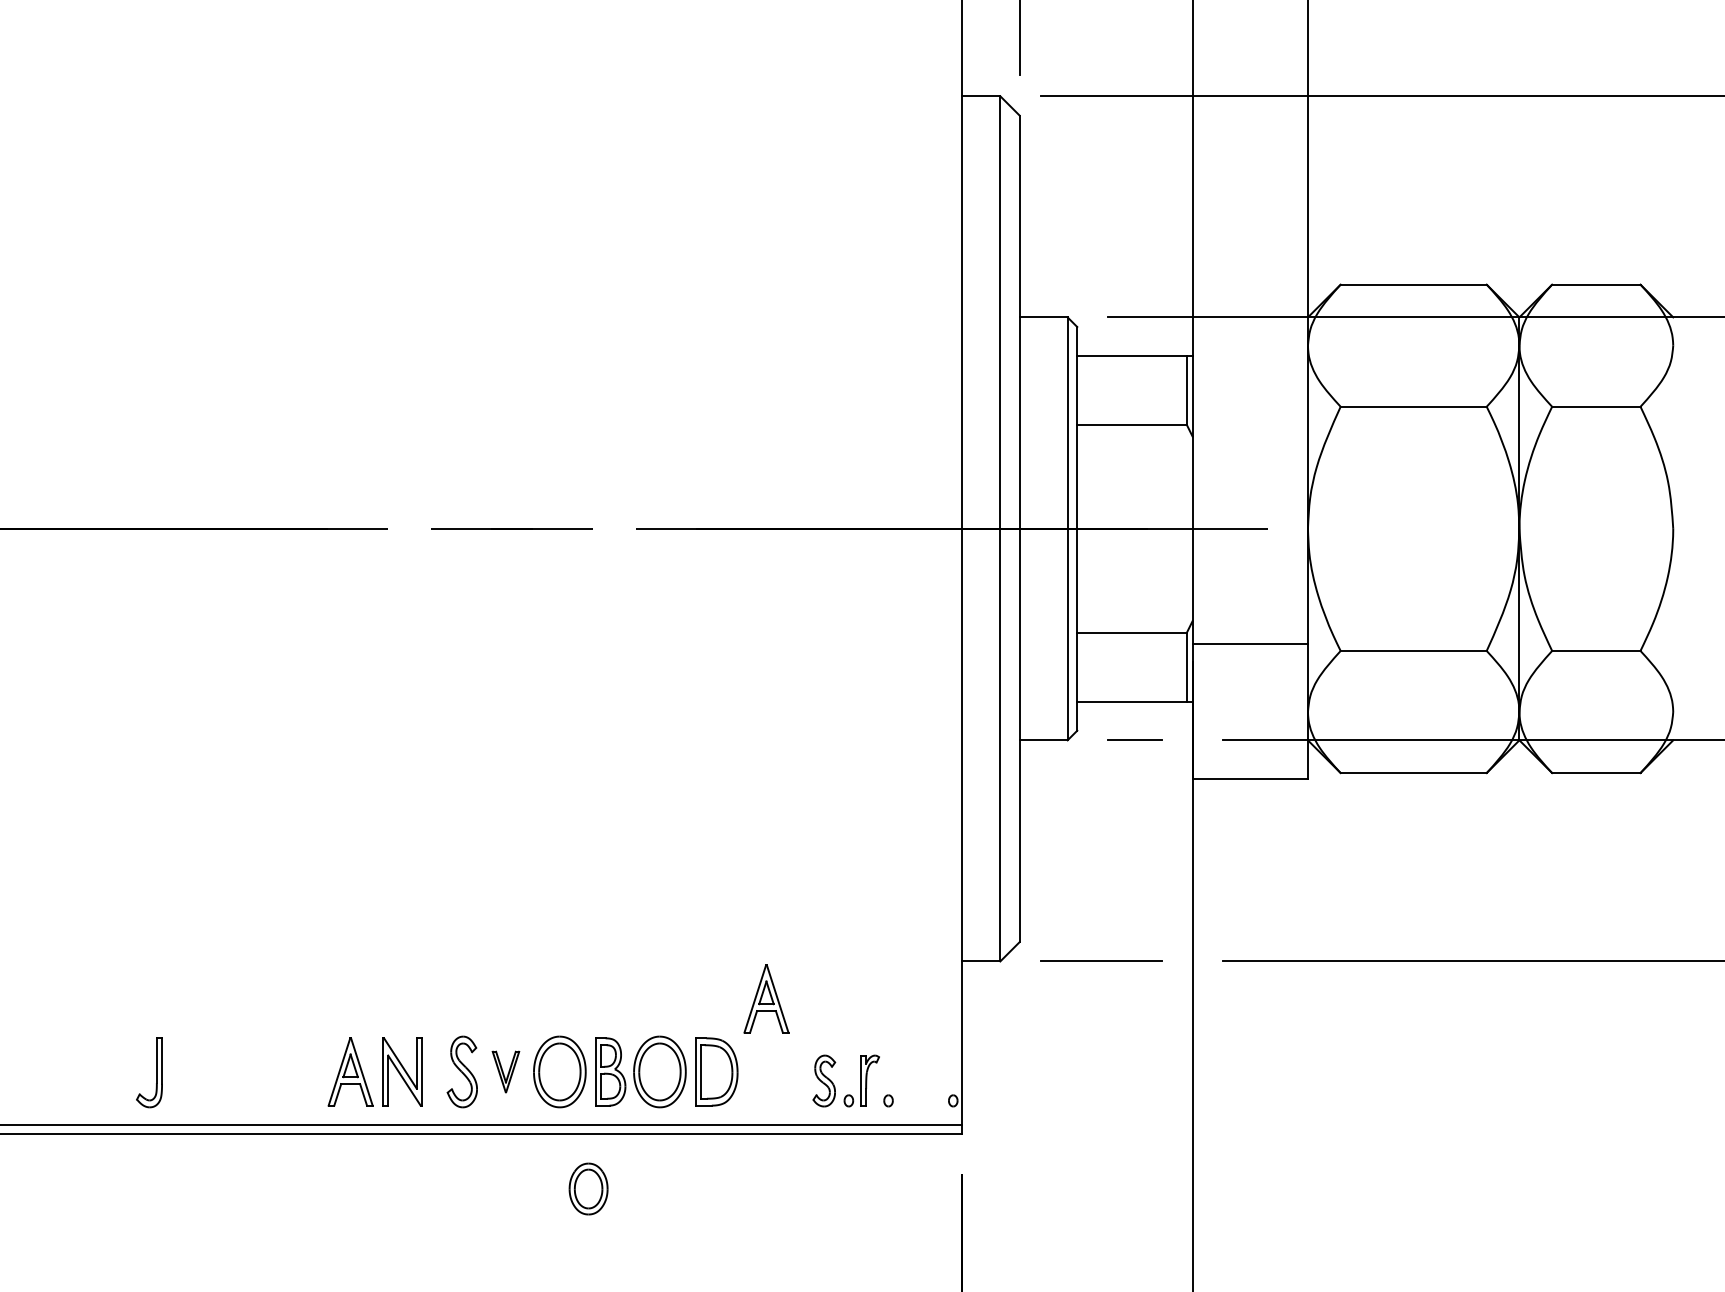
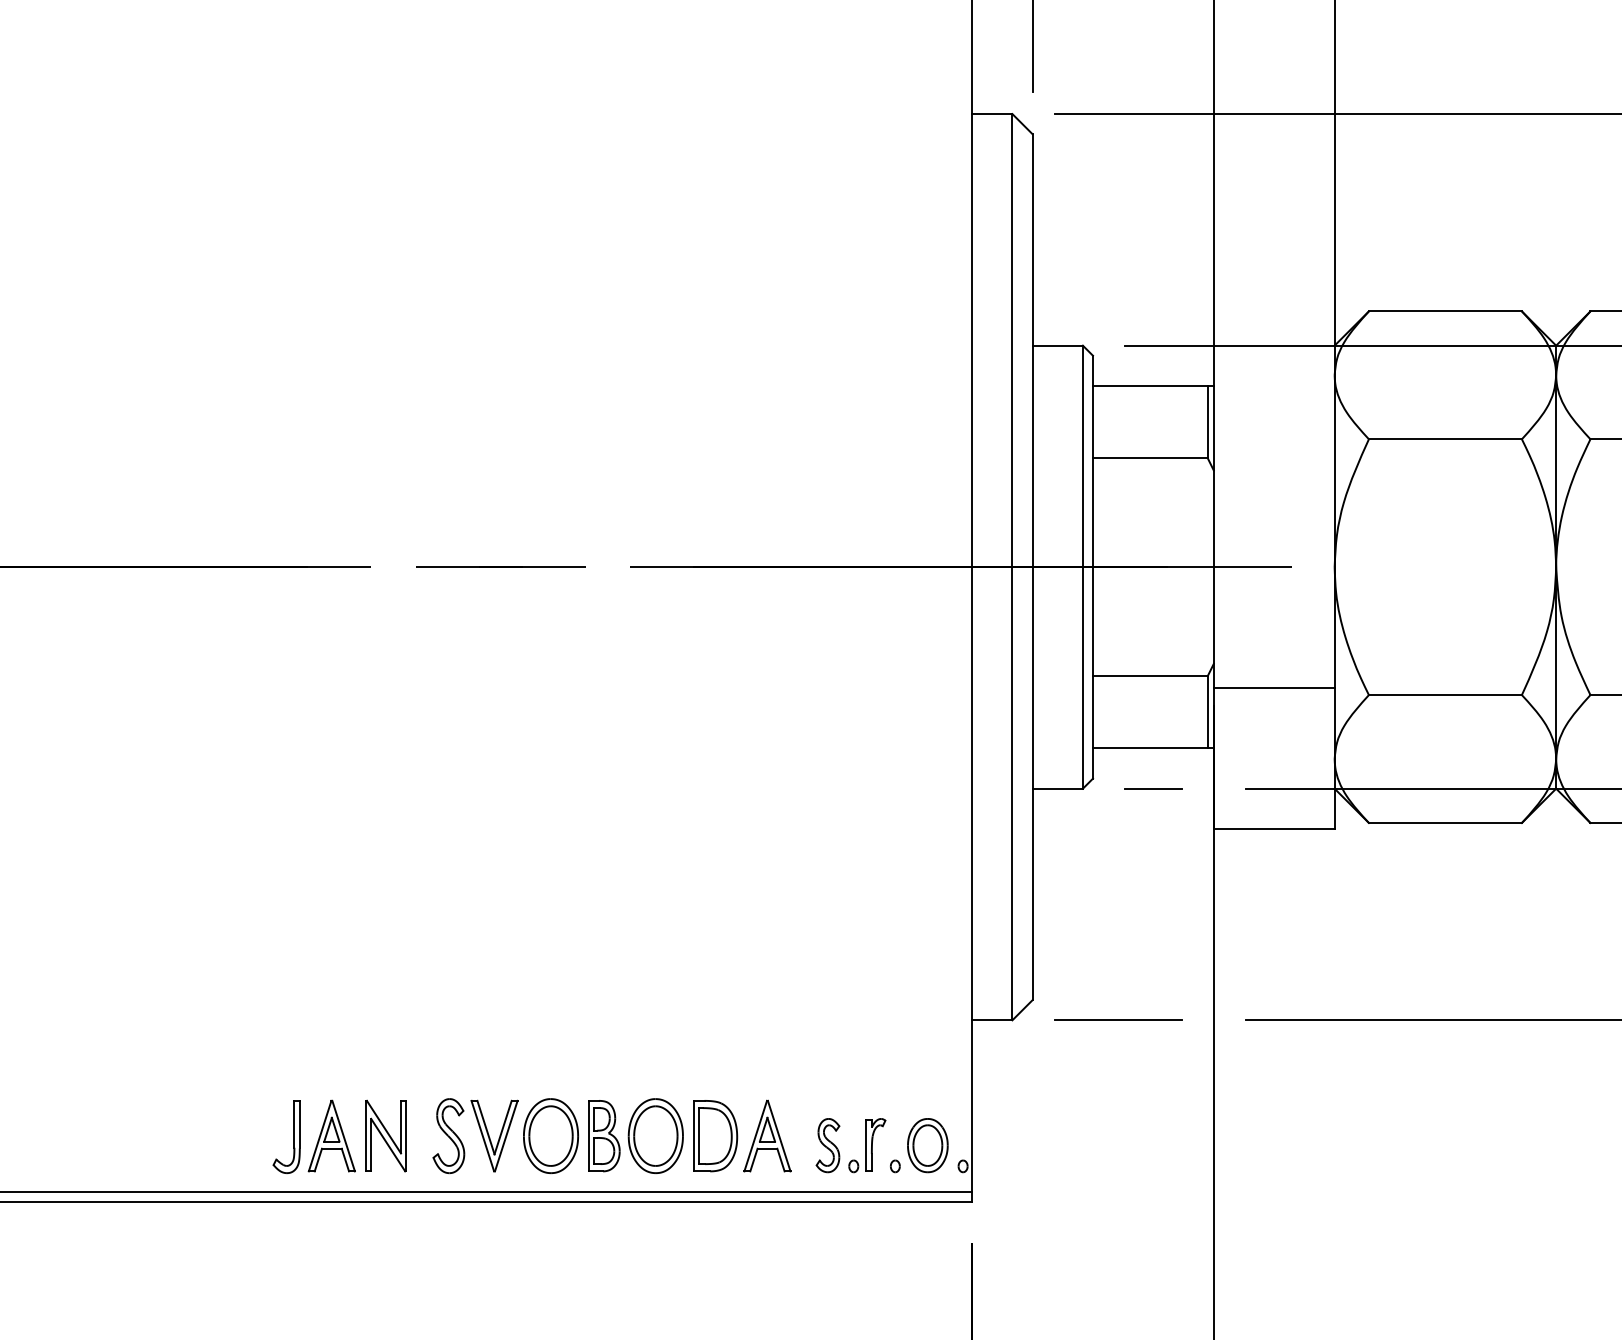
part: (766, 998) -> (767, 1135), moved
part: (505, 1071) -> (494, 1135), size x1.67
part: (156, 1072) -> (294, 1136), moved
part: (588, 1188) -> (927, 1145), moved

